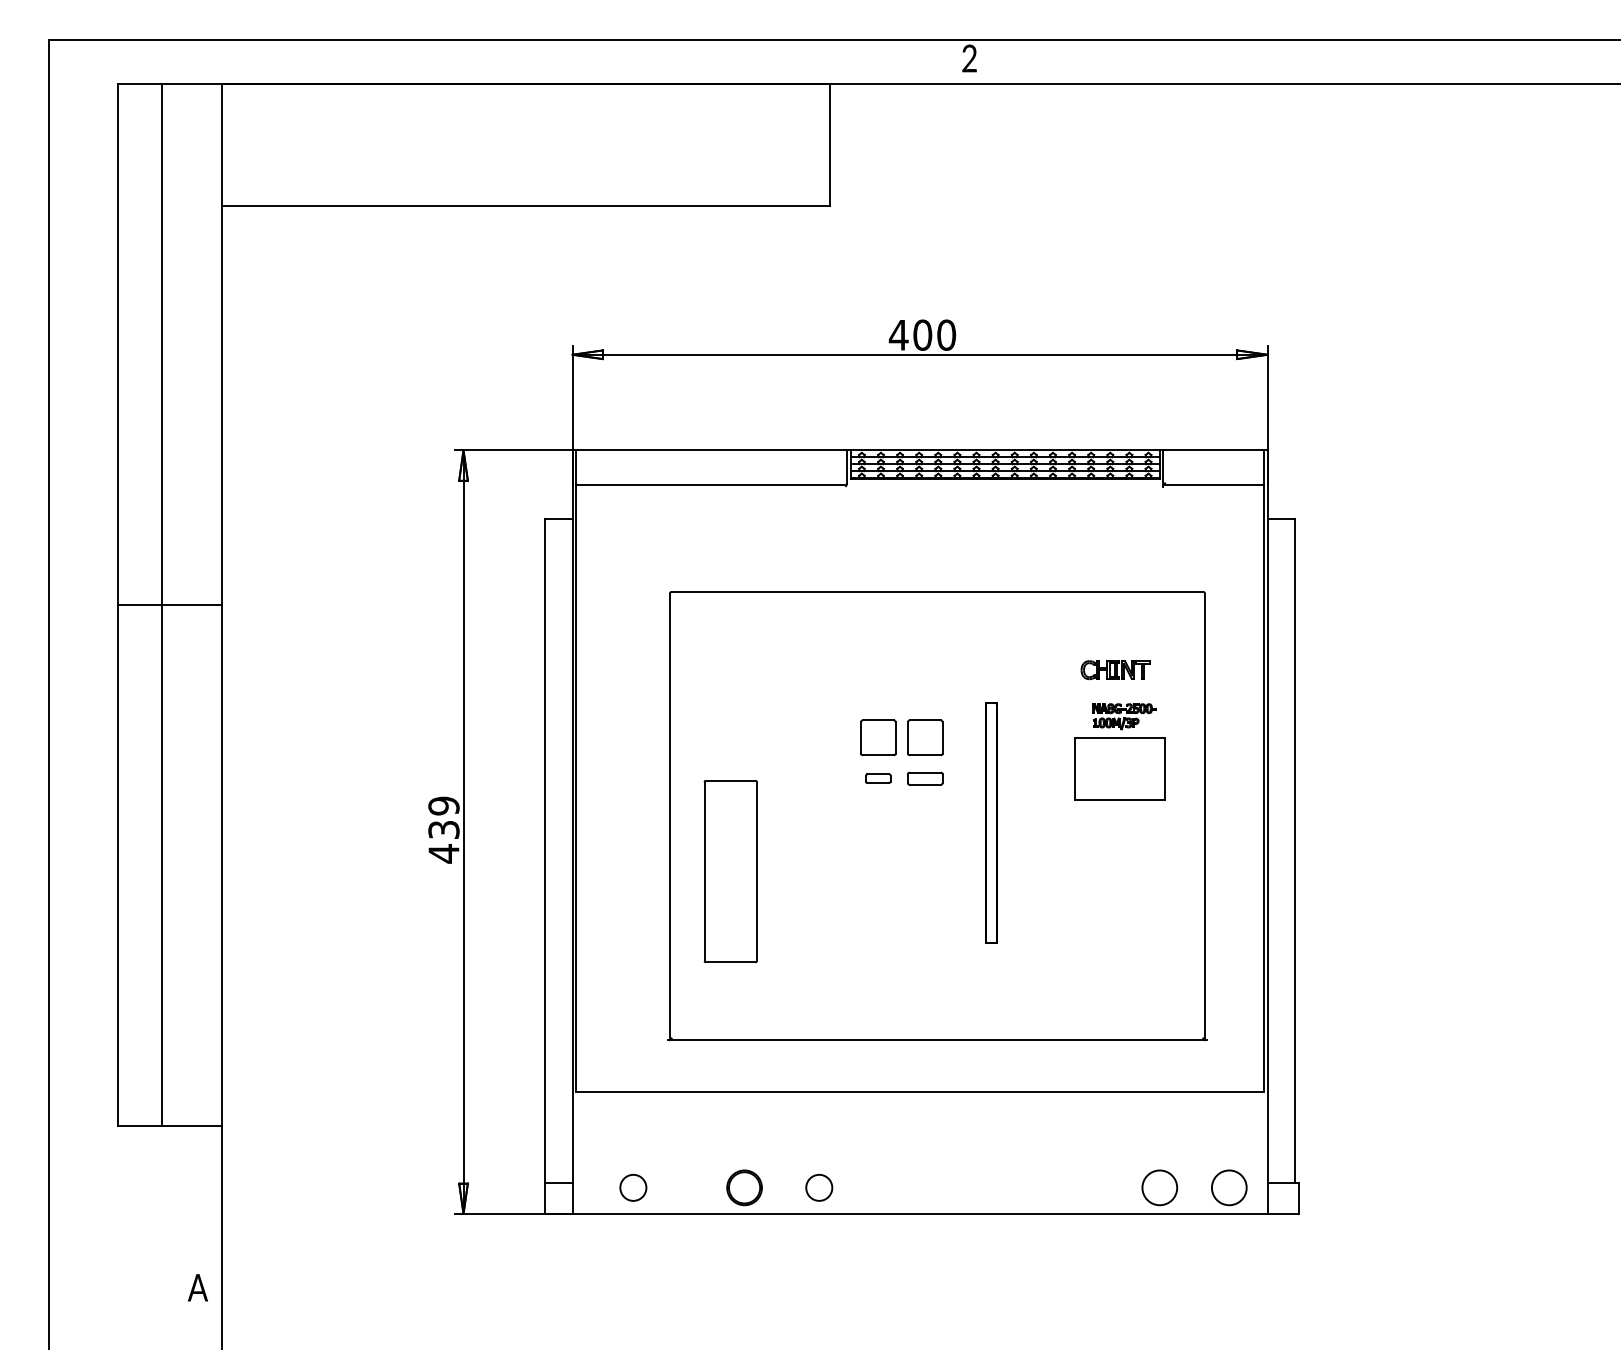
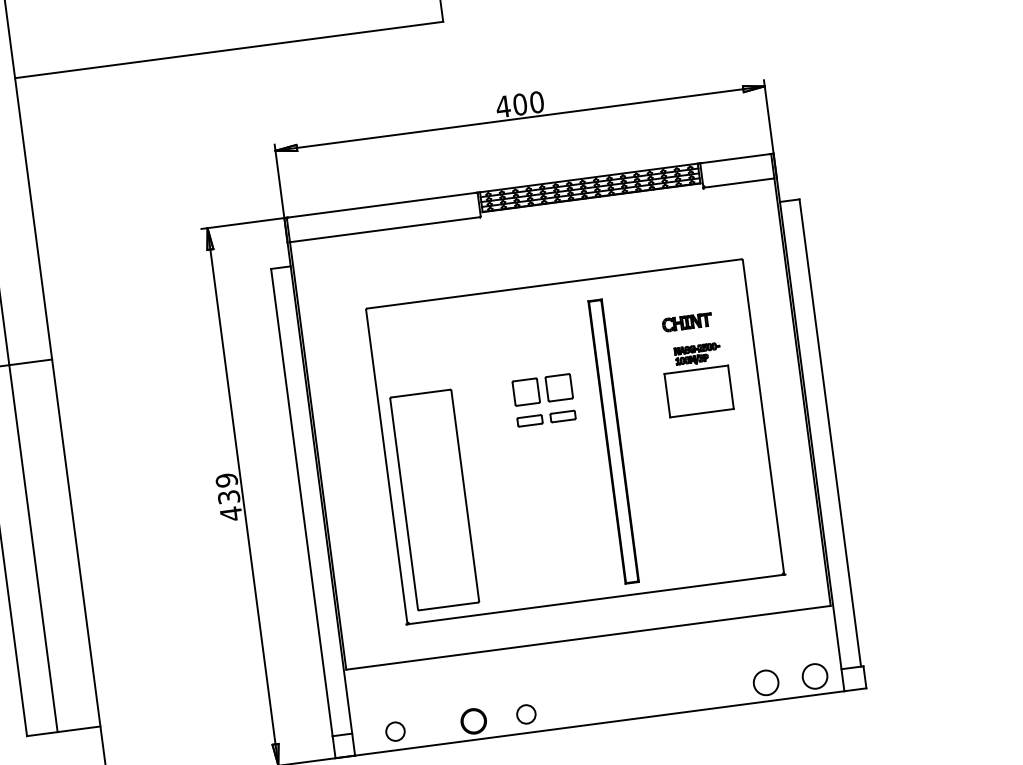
part: (878, 778) -> (530, 420), size x1.43
part: (991, 822) -> (613, 441), size x1.67
part: (730, 871) -> (434, 499), size x1.67

